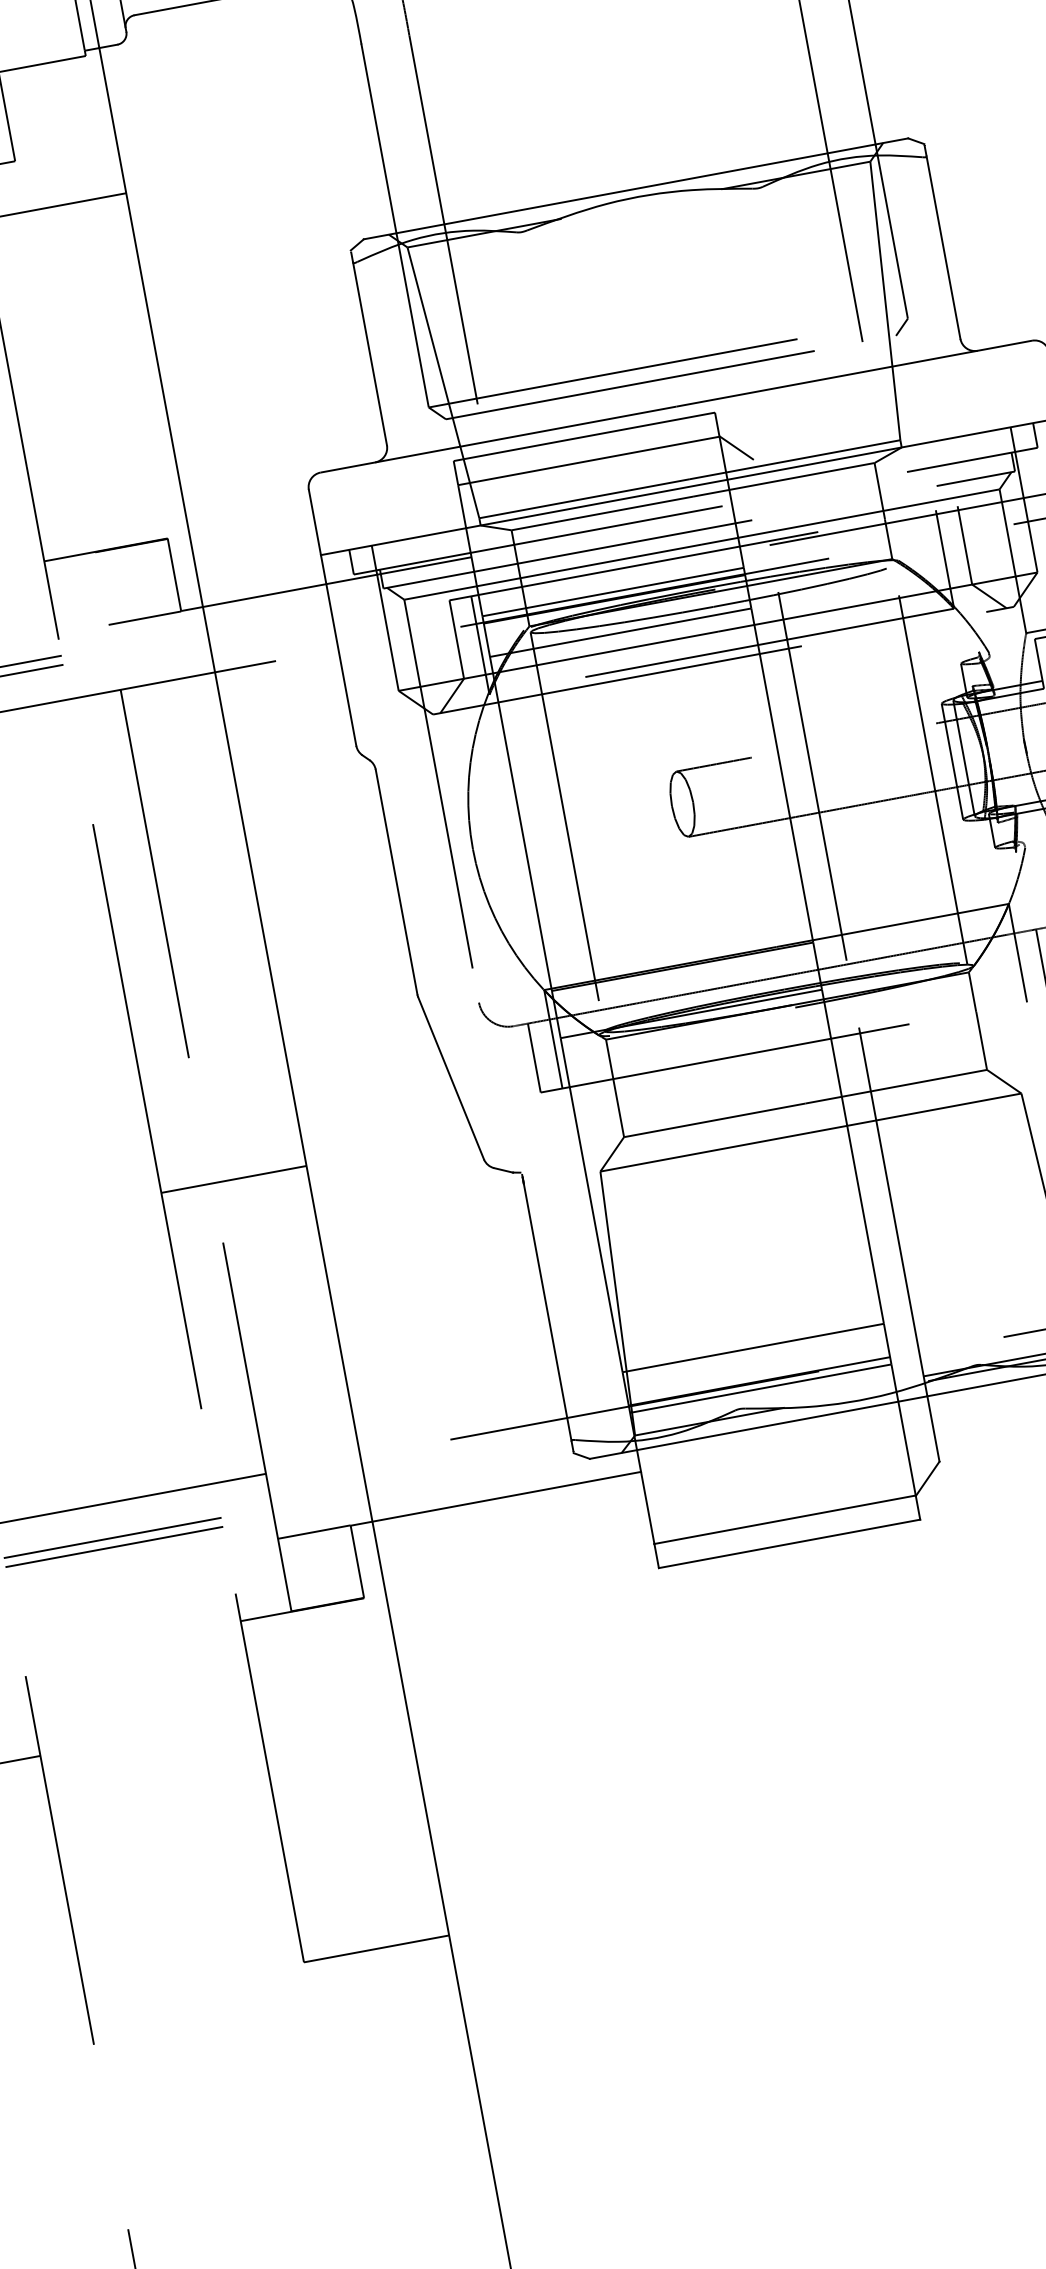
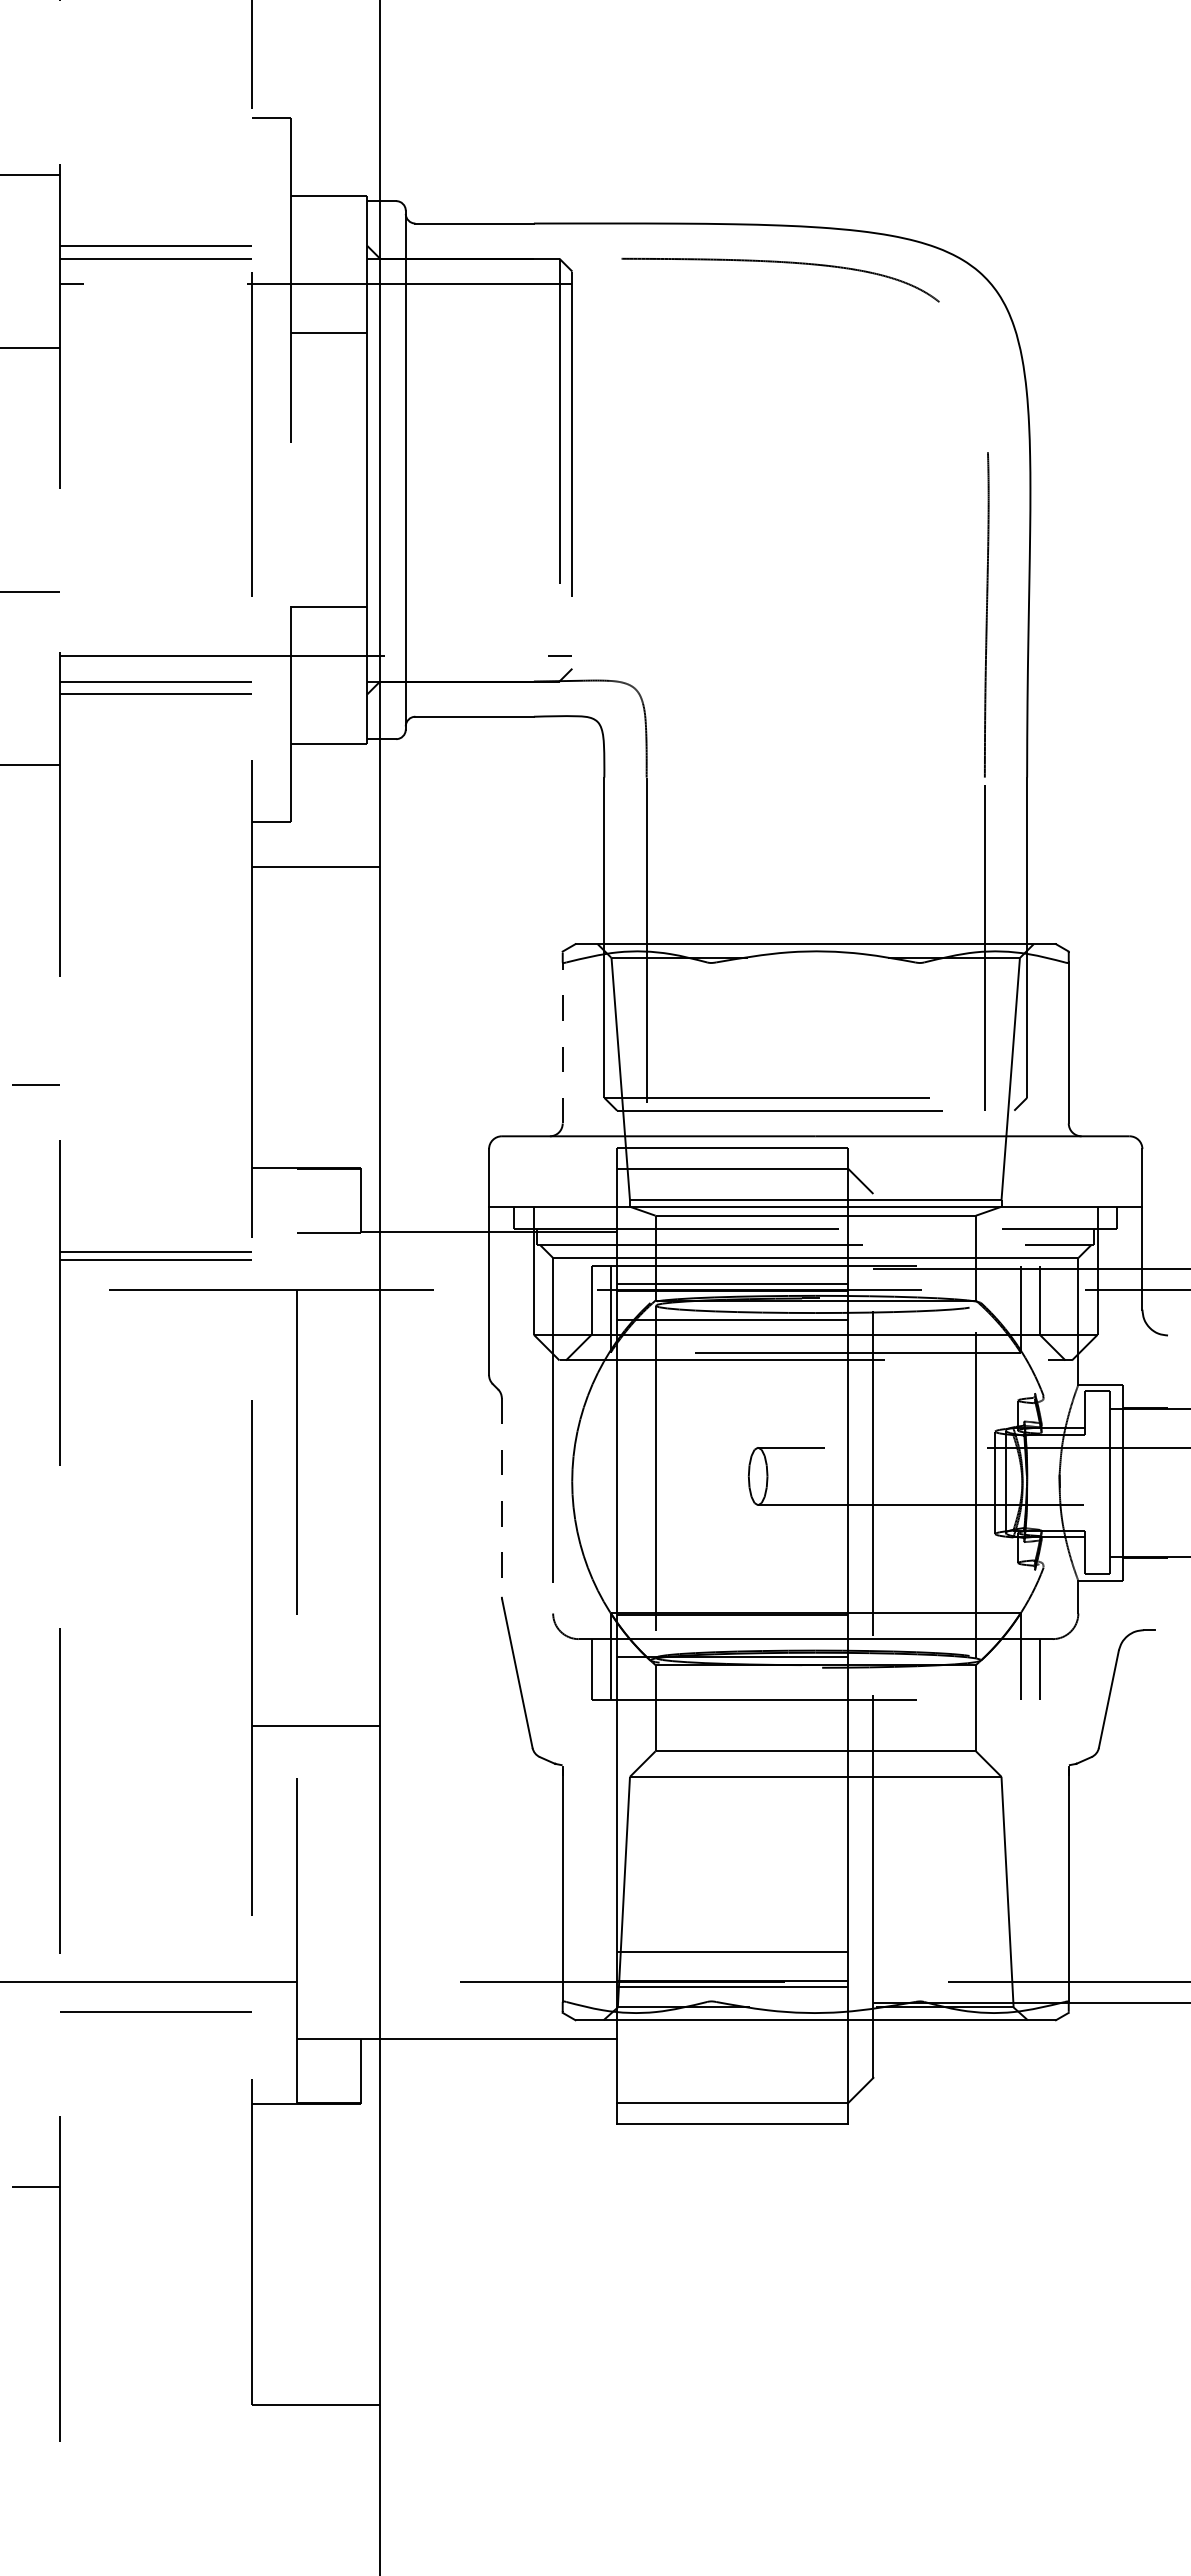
line: (369, 353) -> (562, 1042), solid -> dashed
line: (396, 883) -> (501, 1498), solid -> dashed
line: (113, 1547) -> (155, 2020), removed

